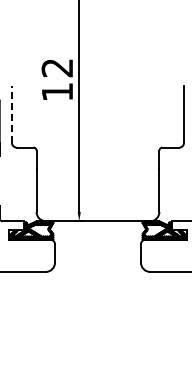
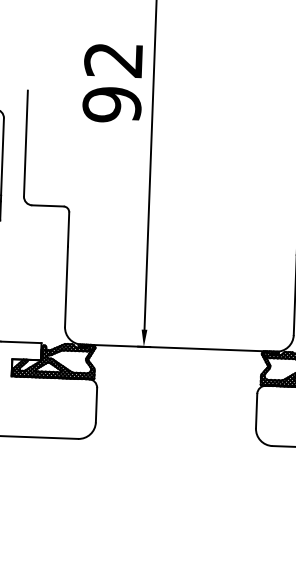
text: (57, 91) -> (112, 103), 12 -> 92
line: (12, 114) -> (26, 143), dashed -> solid

